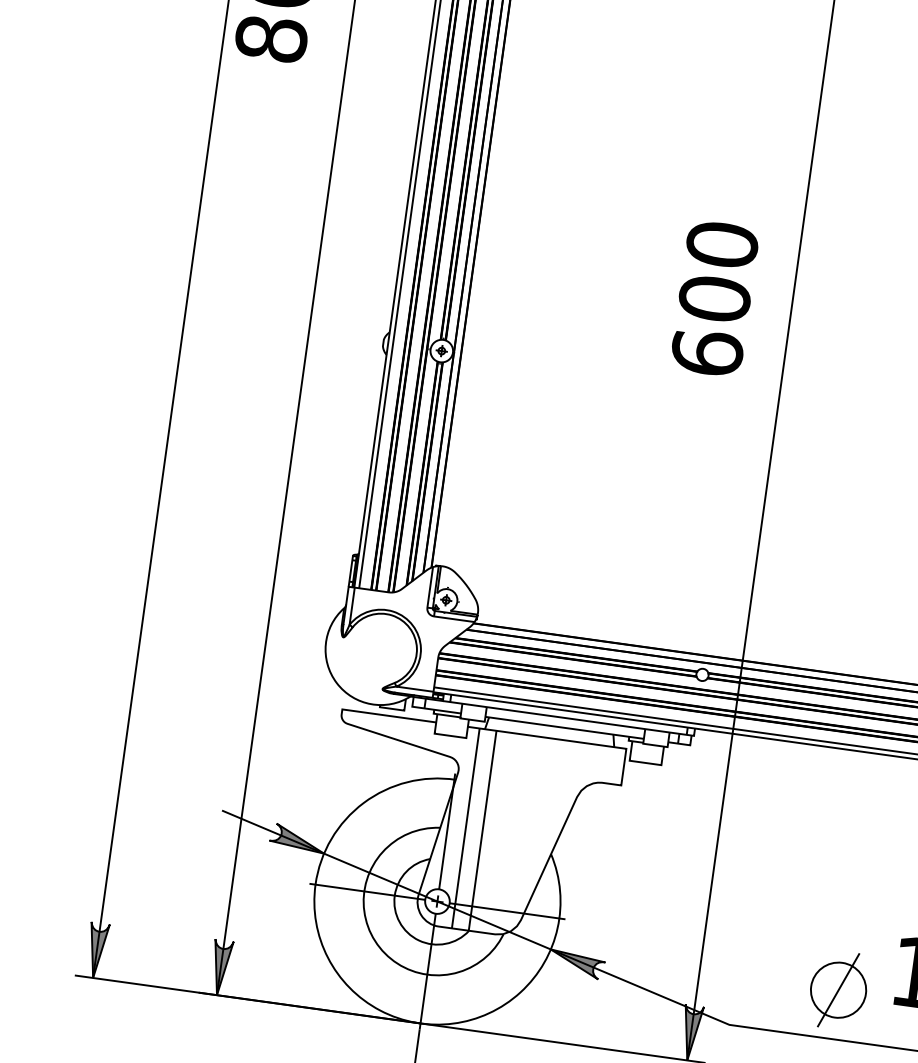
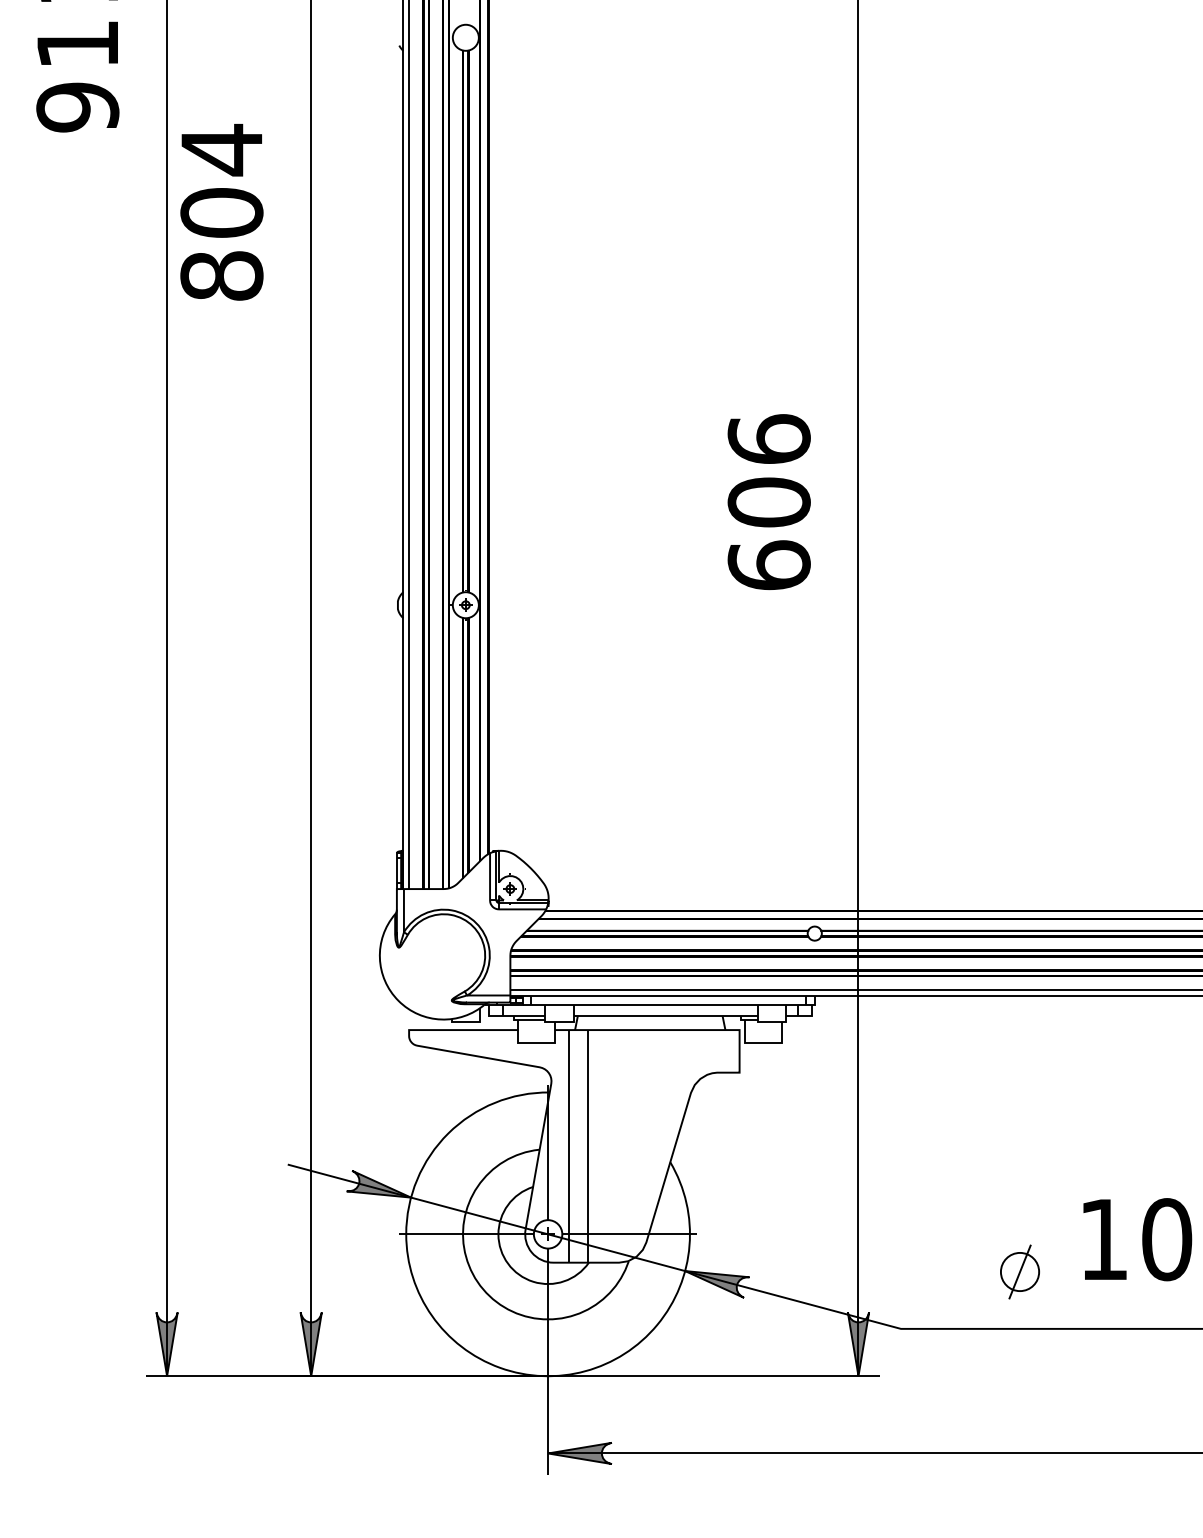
text: (721, 244) -> (768, 439), 600 -> 606
part: (838, 989) -> (1019, 1271), size x0.6

